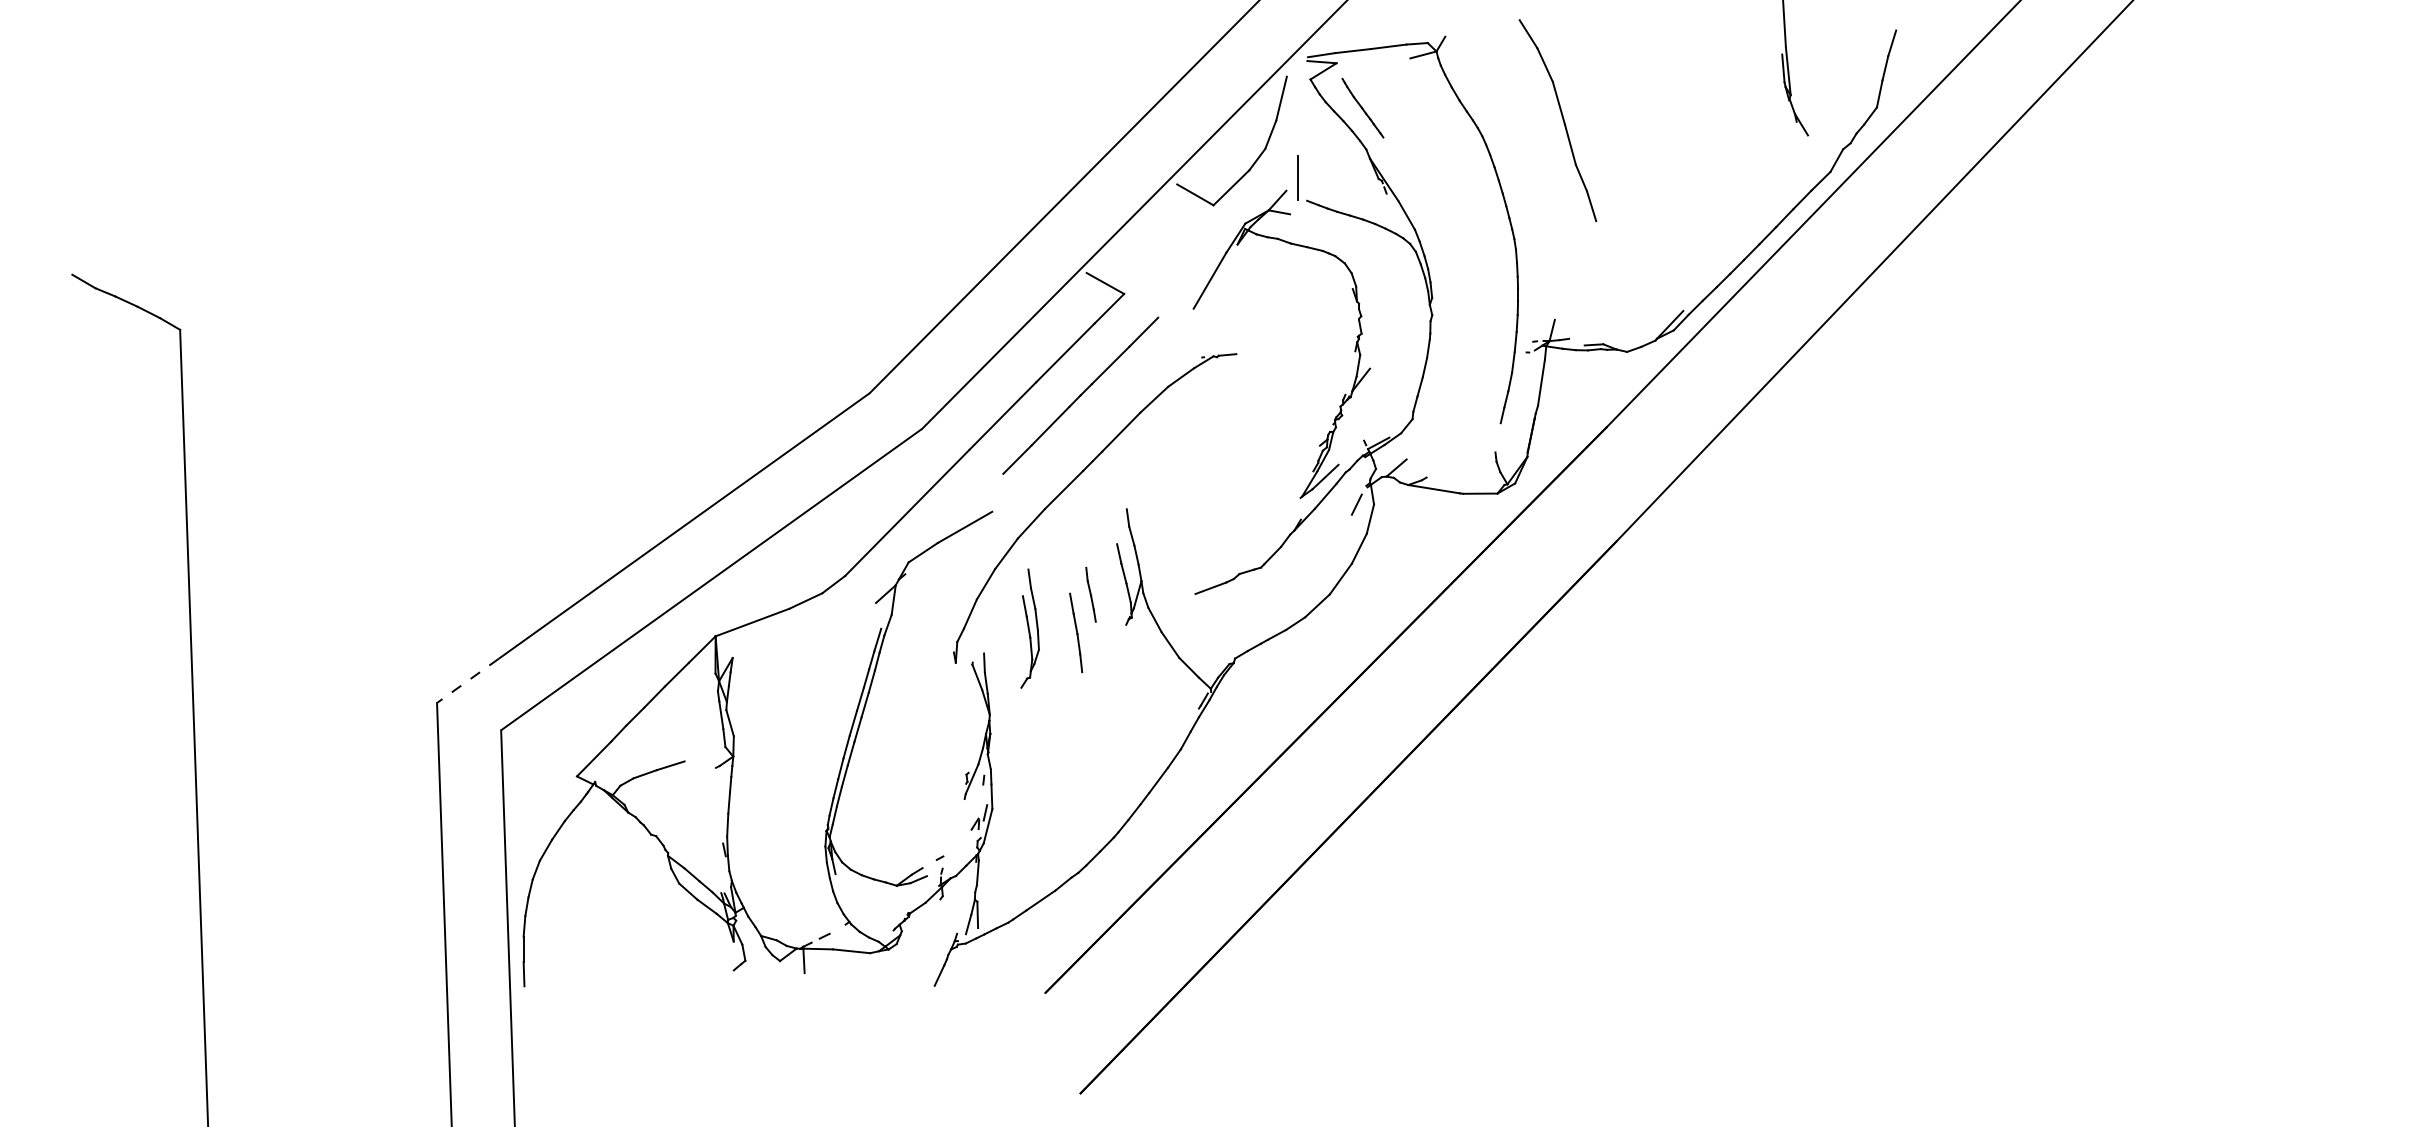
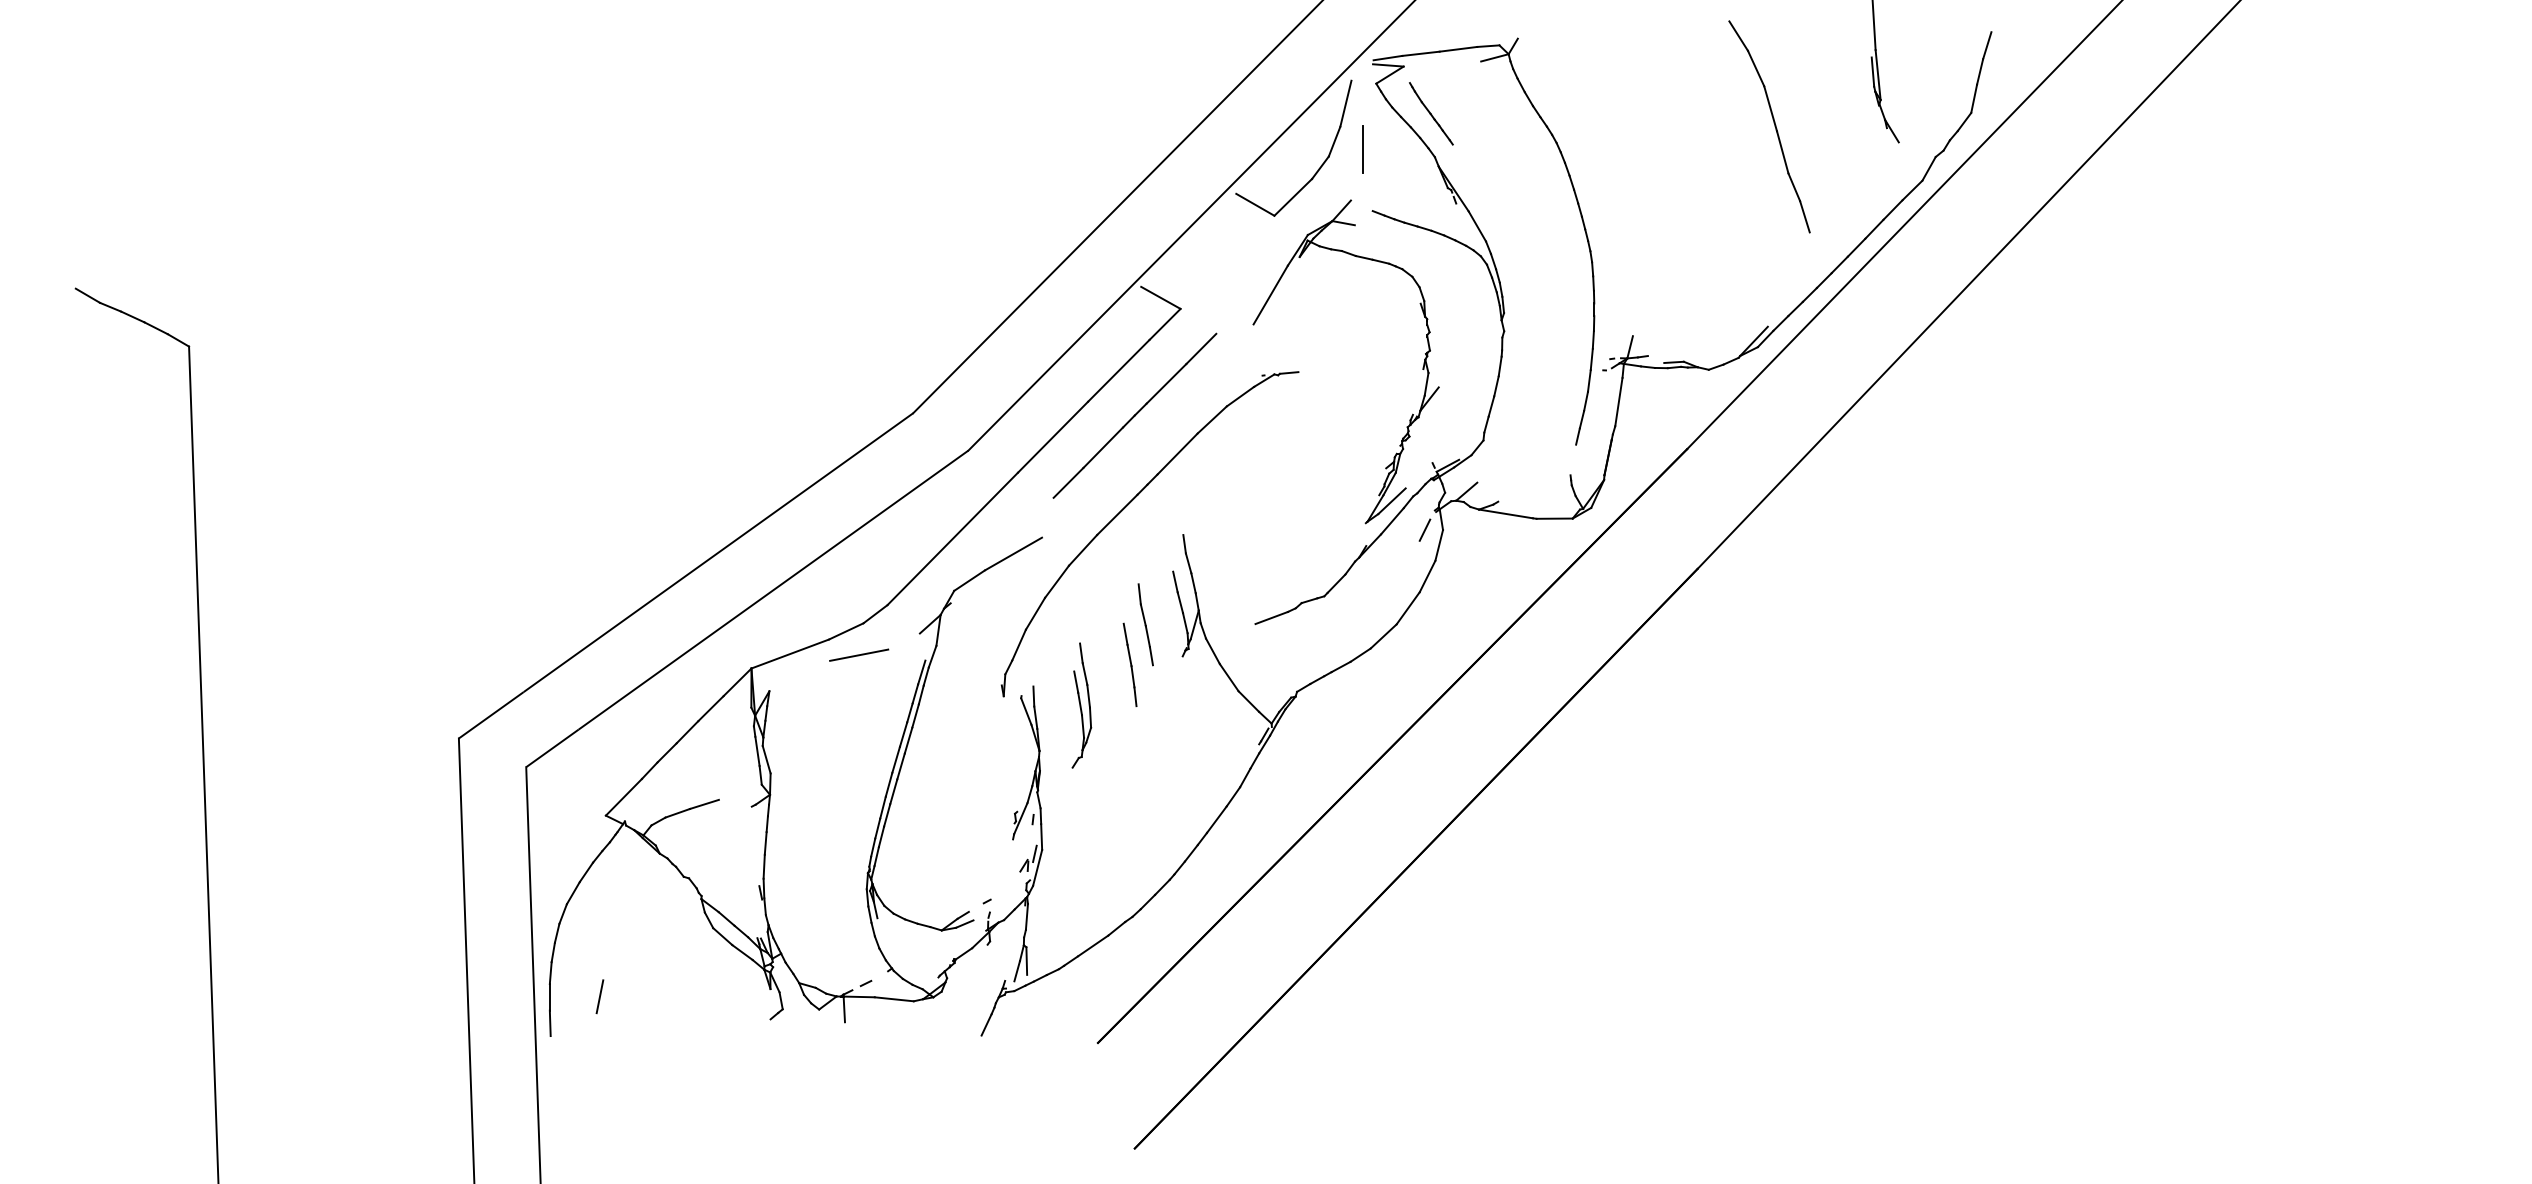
part: (1557, 120) -> (1769, 126), moved
line: (1297, 177) -> (1362, 148), moved
part: (1090, 594) -> (1145, 624), size x1.43
line: (817, 623) -> (858, 655), added
part: (1029, 628) -> (1081, 705), moved
line: (467, 680) -> (490, 714), dashed -> solid
line: (571, 948) -> (600, 996), added

